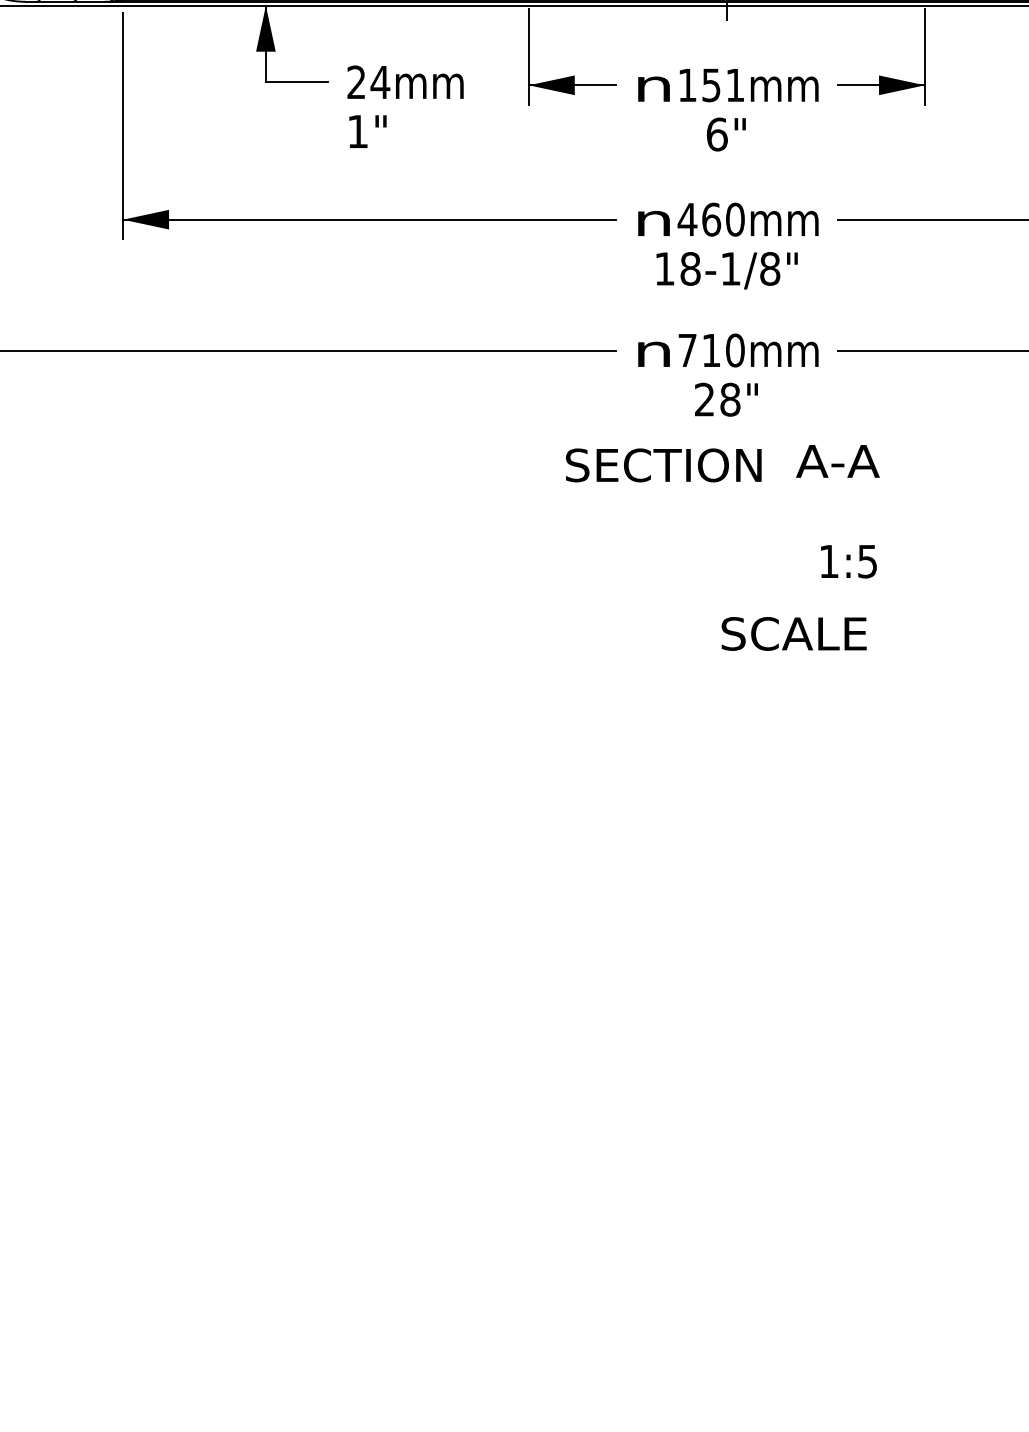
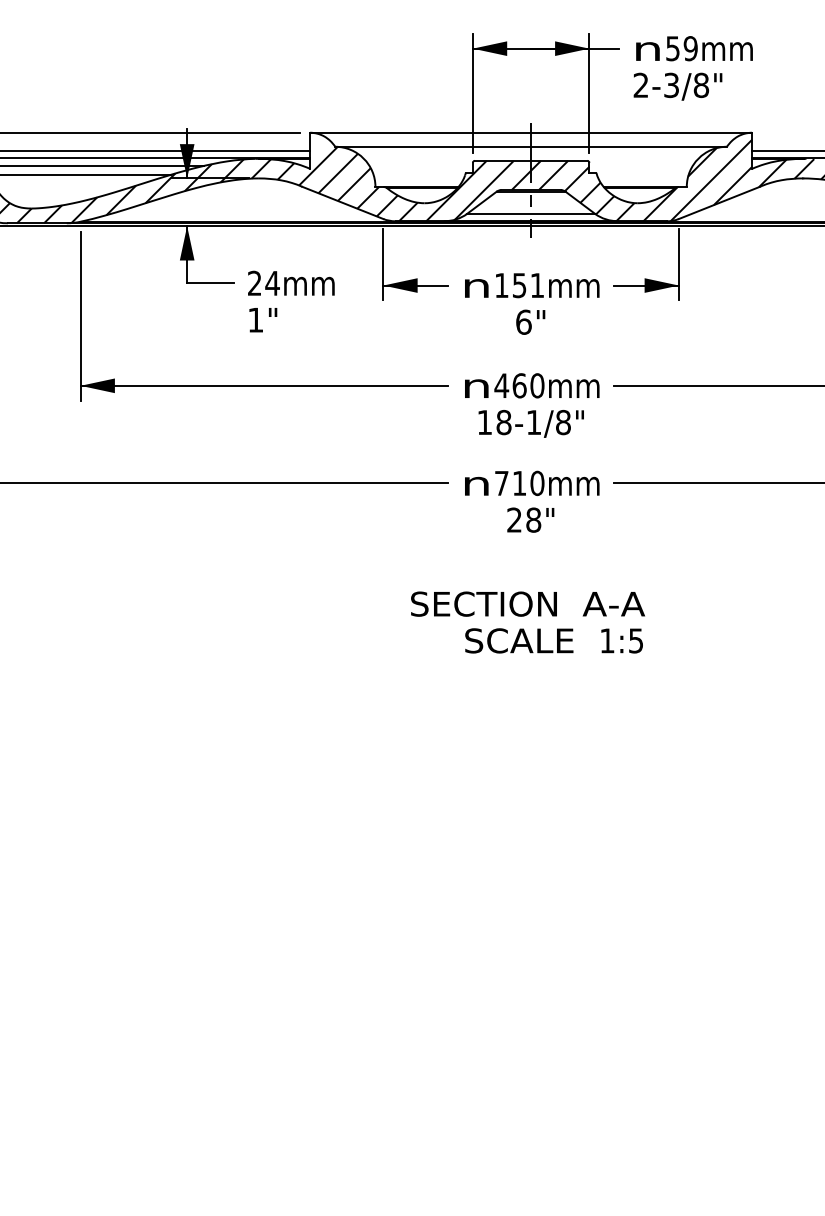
text: (837, 461) -> (613, 604), moved
text: (663, 464) -> (483, 603), moved
text: (794, 633) -> (519, 640), moved

